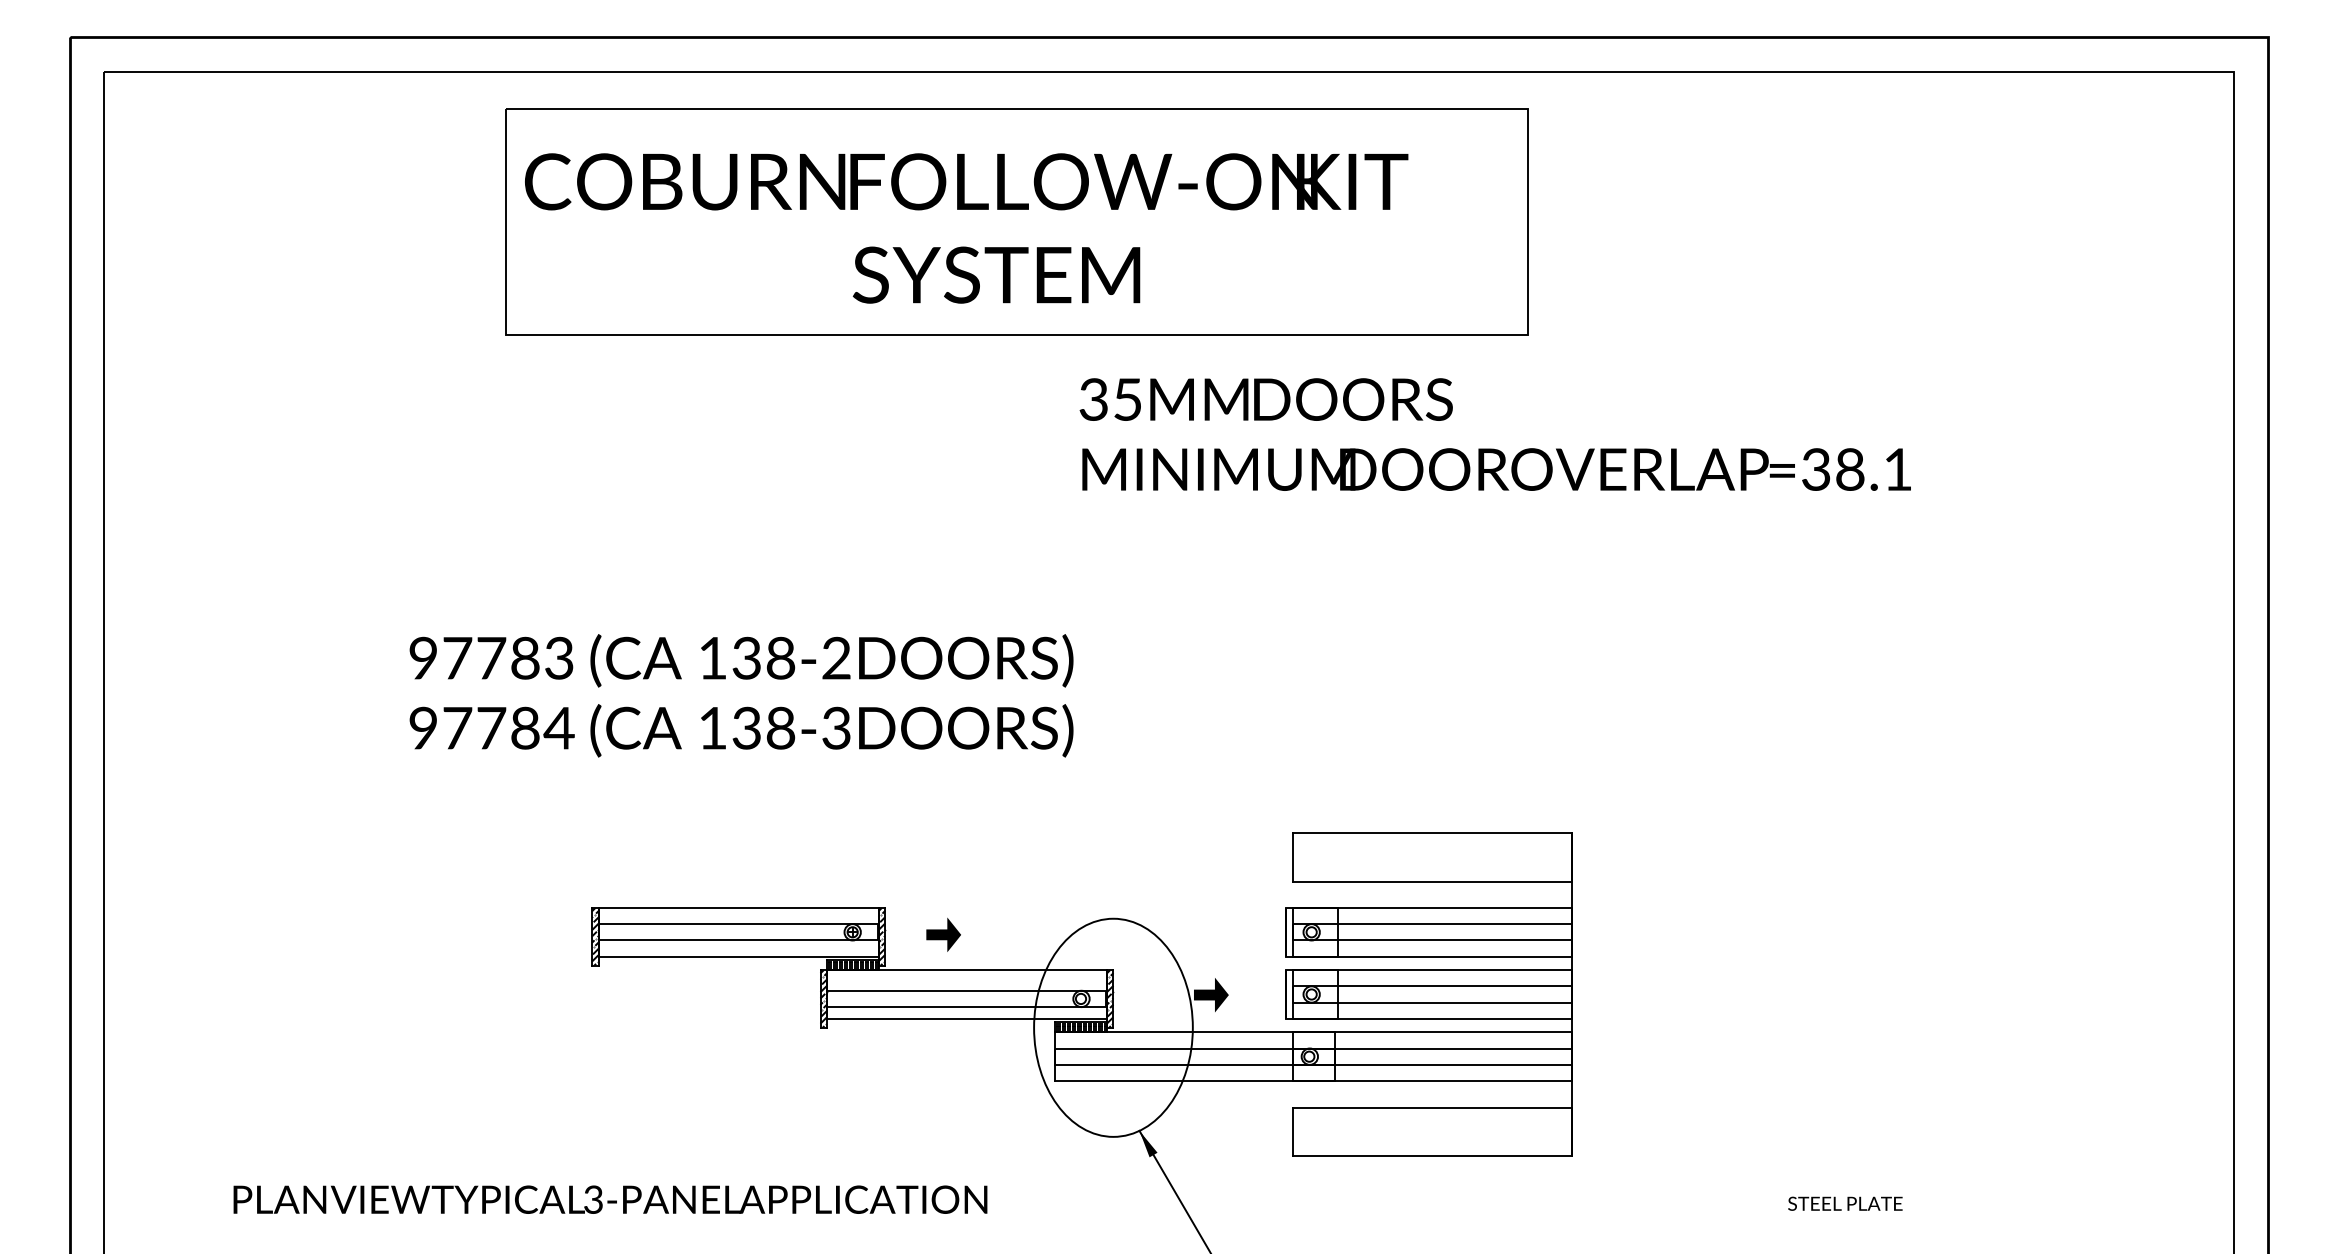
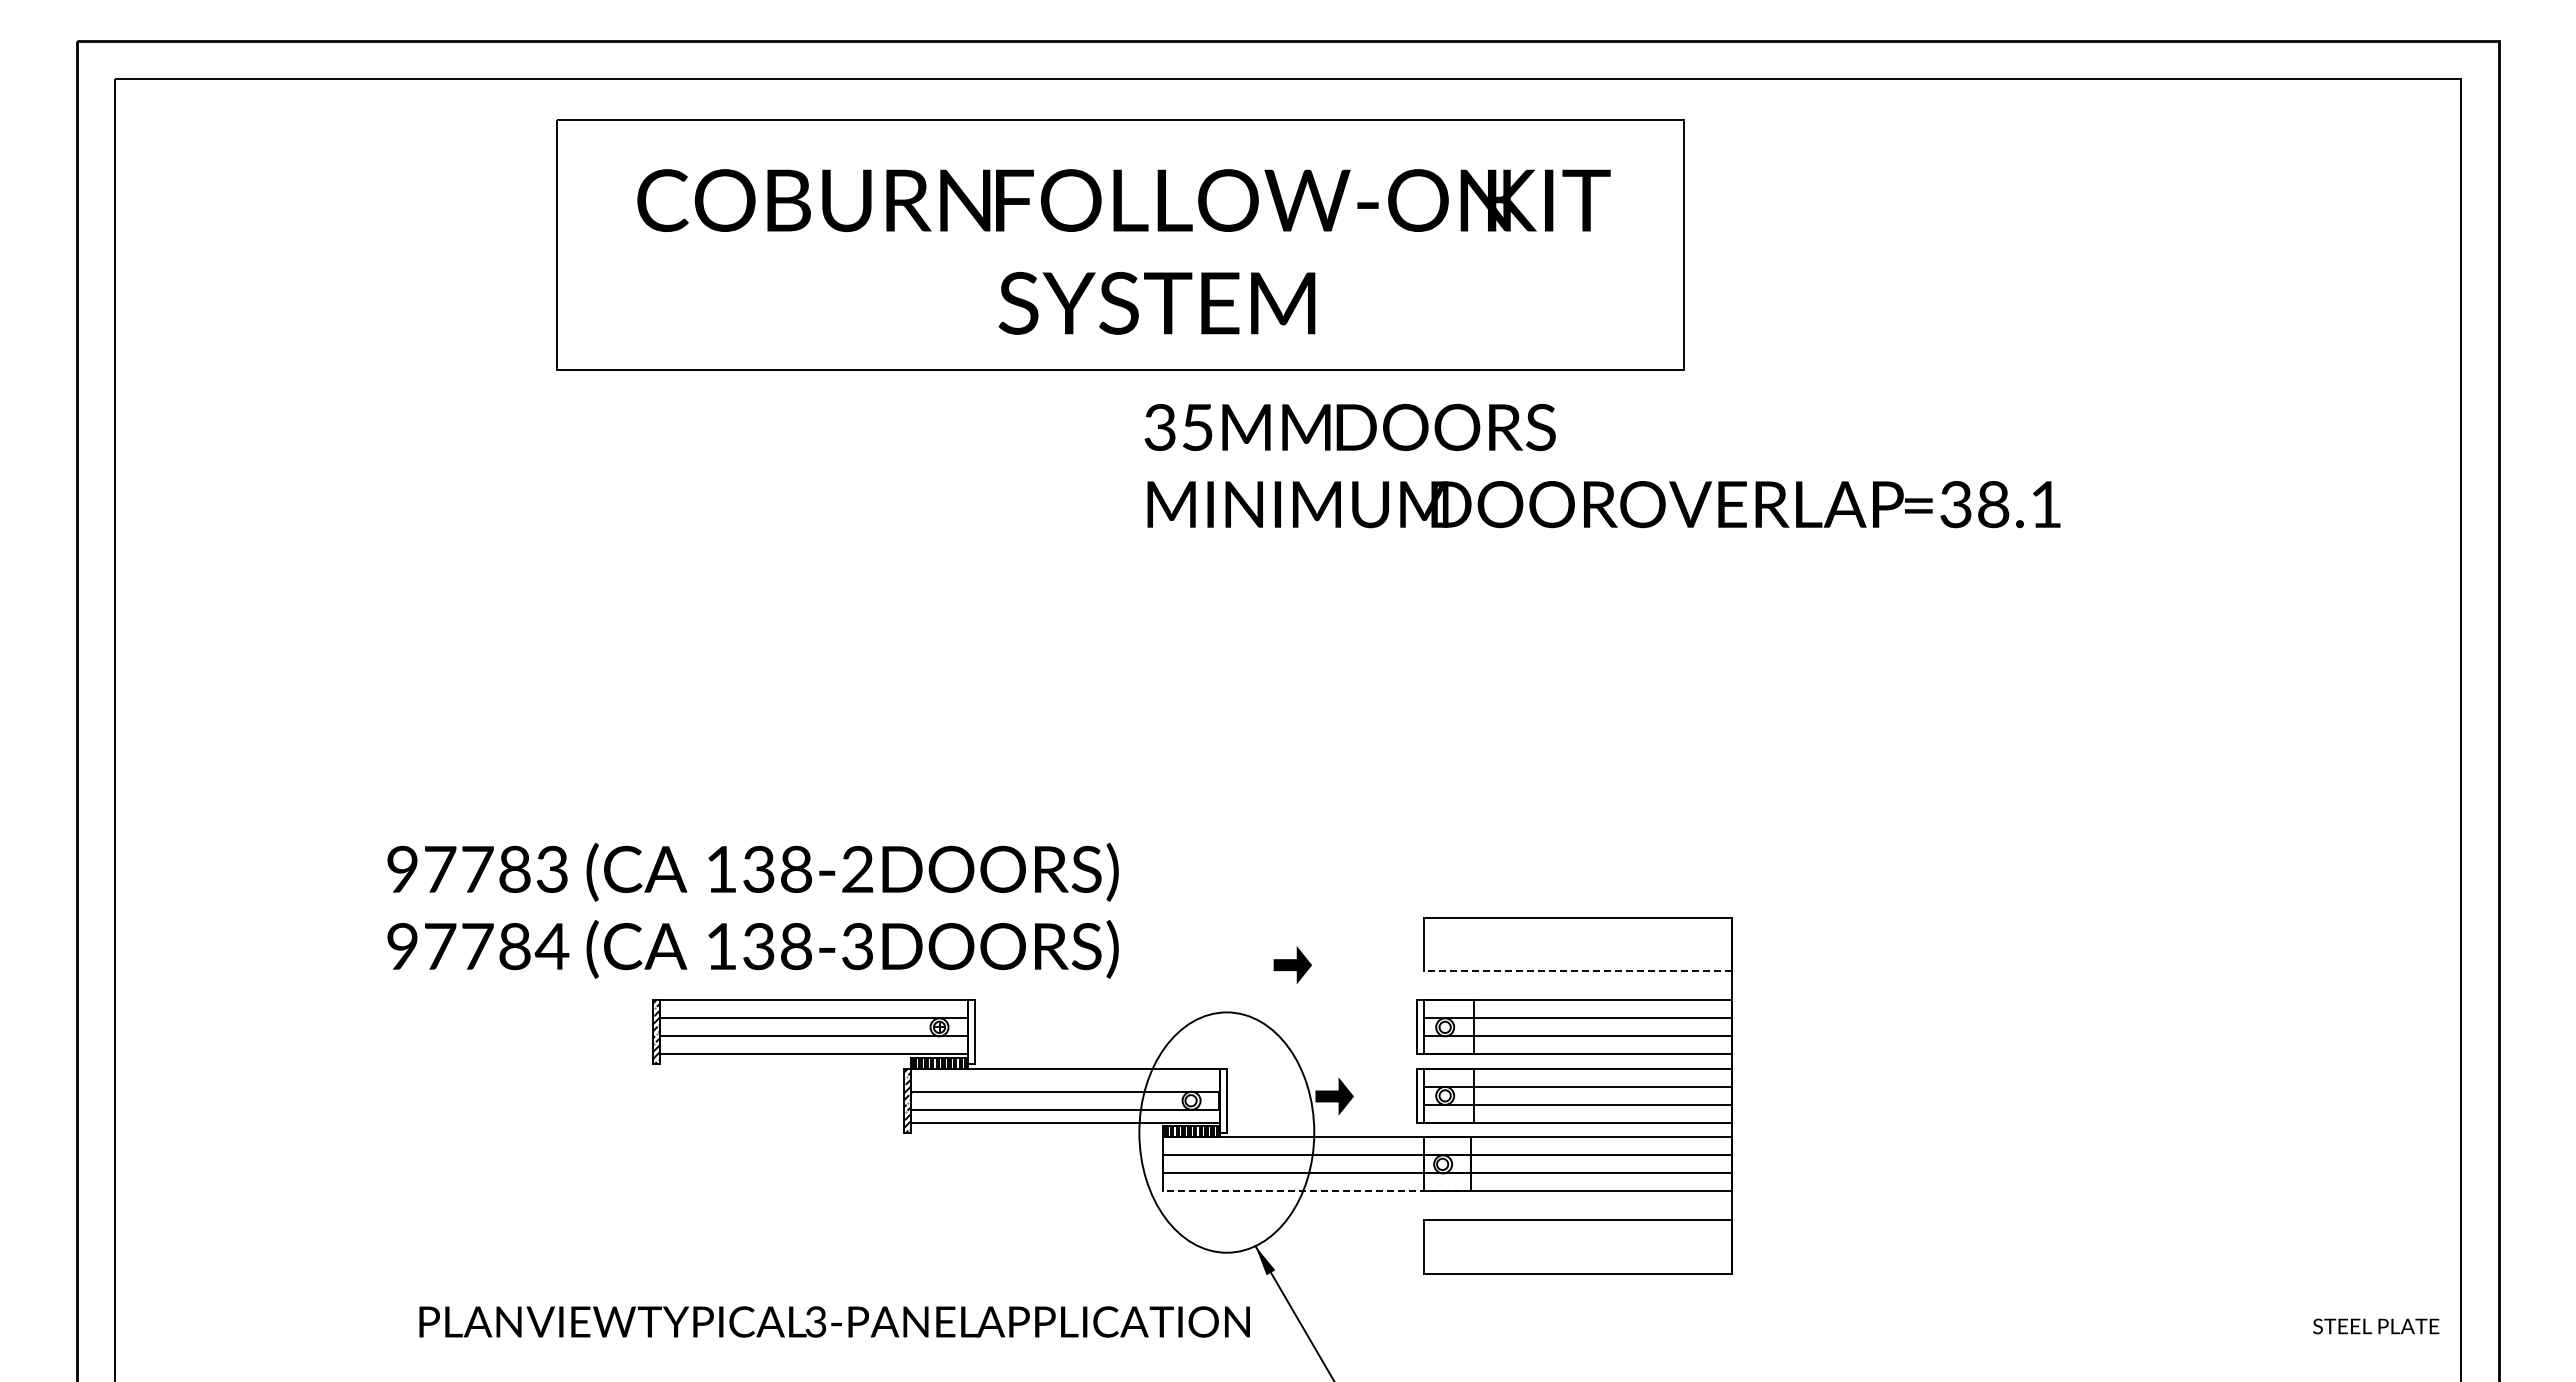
text: (966, 228) -> (1123, 251), moved
text: (1495, 434) -> (1602, 465), moved
text: (741, 695) -> (752, 910), moved
line: (1431, 881) -> (1577, 971), solid -> dashed
part: (943, 934) -> (1292, 964), moved
hatch: (881, 936) -> (971, 1032), removed
hatch: (1109, 998) -> (1222, 1100), removed
line: (1194, 1081) -> (1316, 1191), solid -> dashed
text: (610, 1199) -> (834, 1321), moved
text: (1845, 1203) -> (2376, 1326), moved

